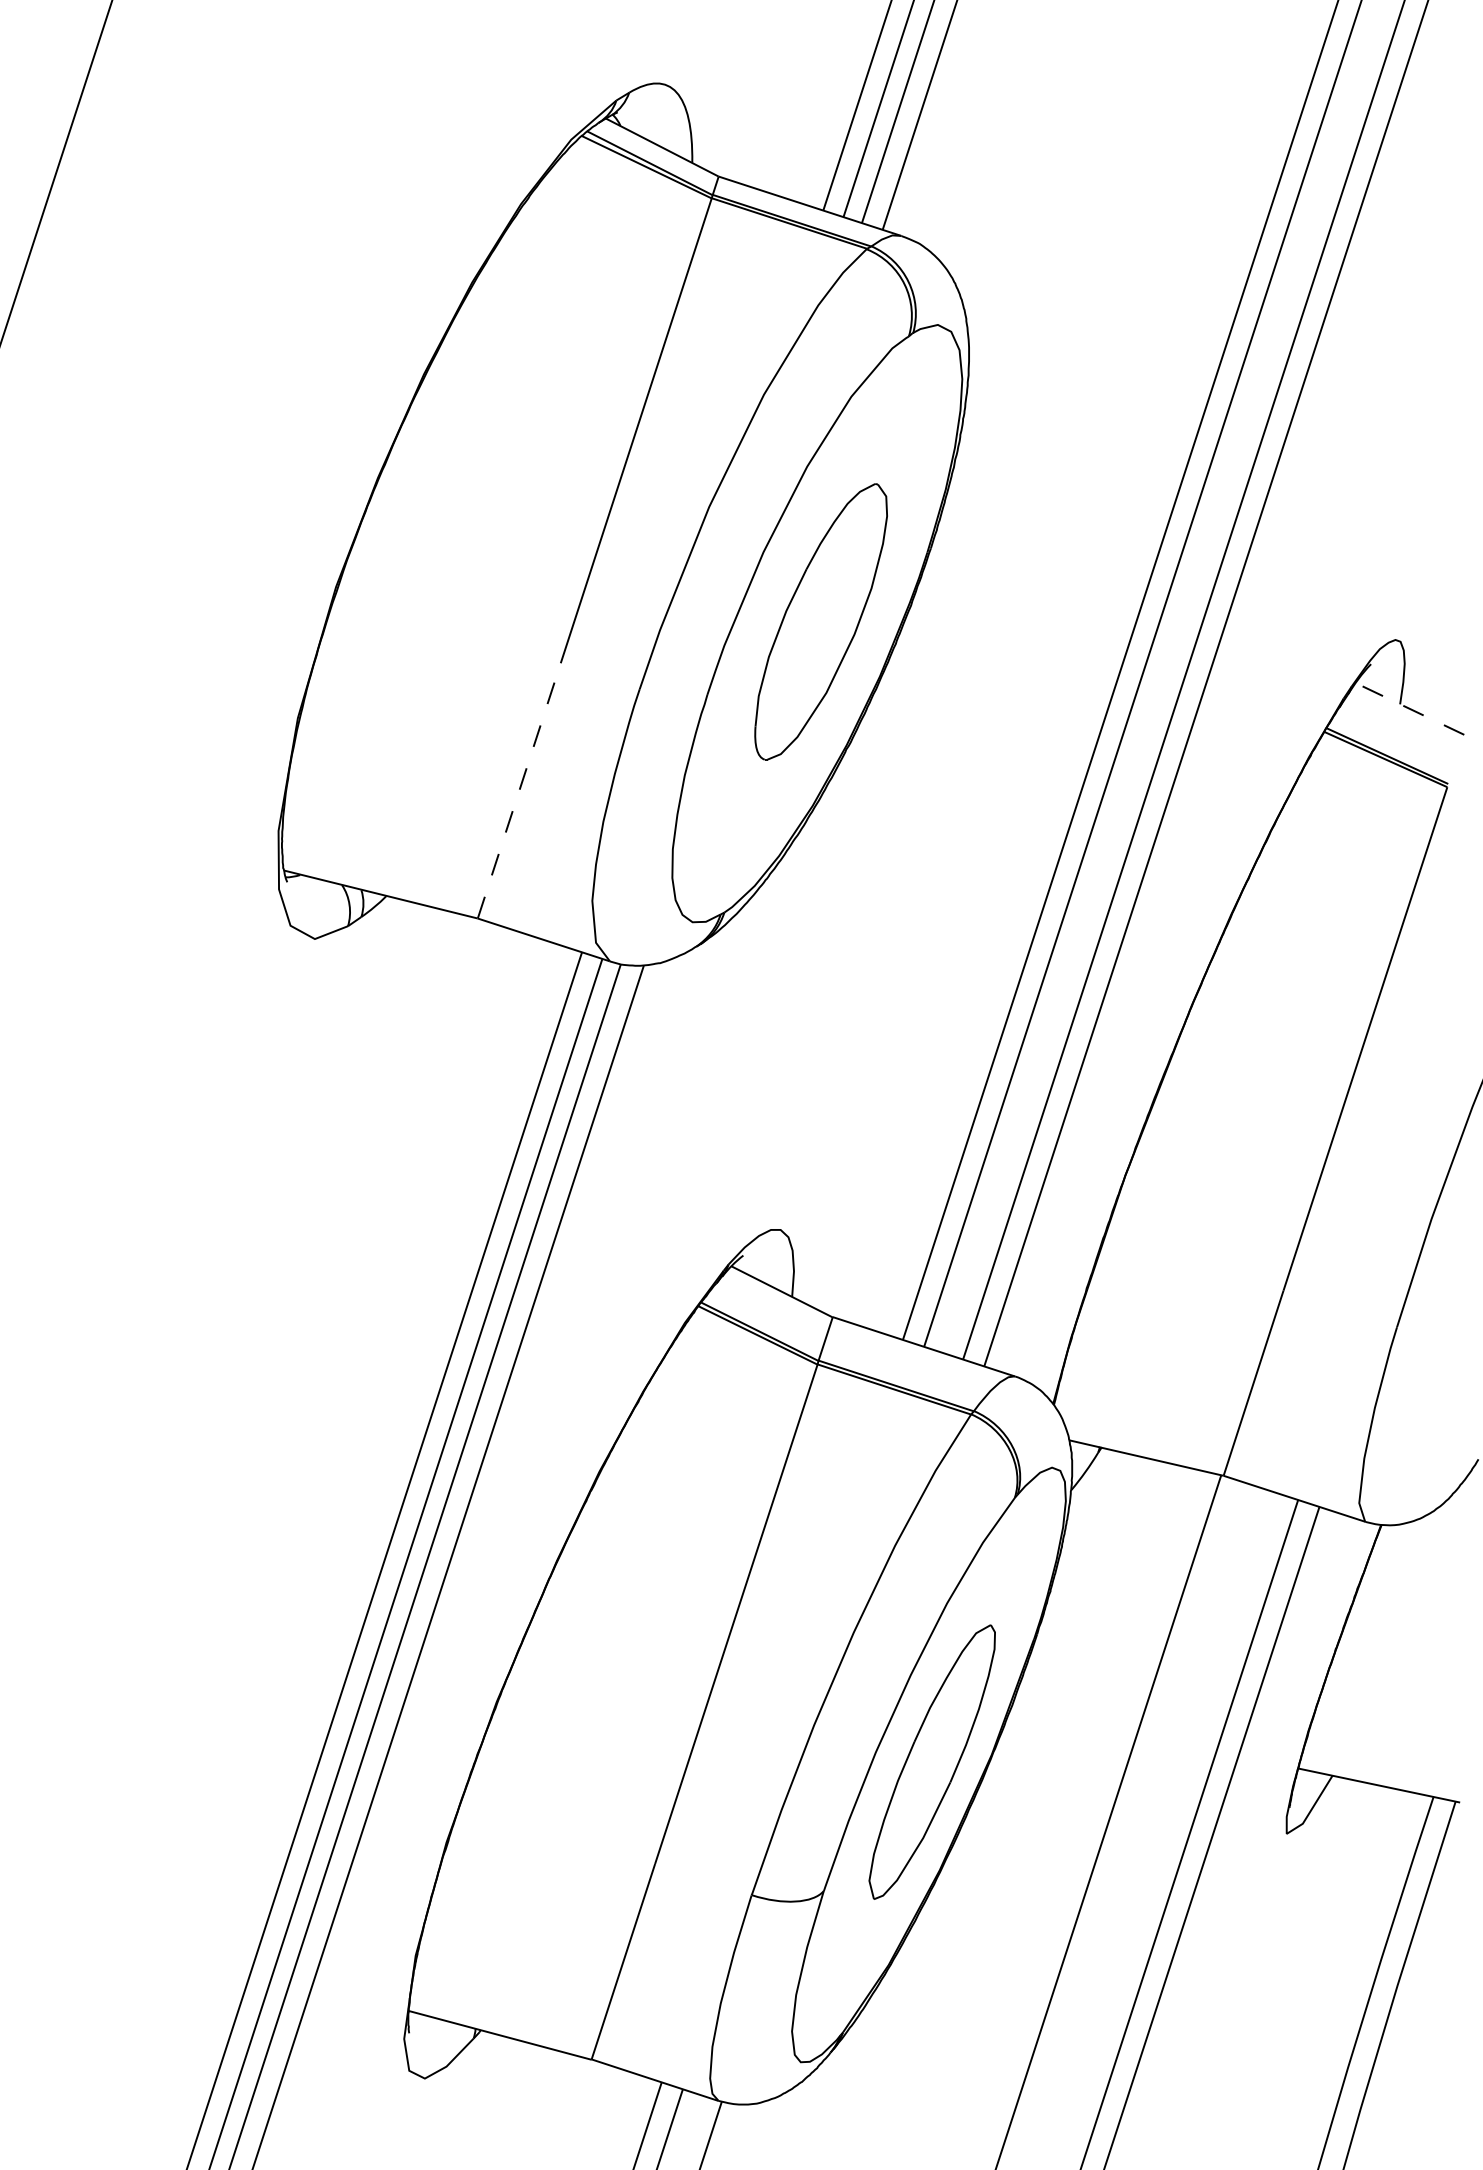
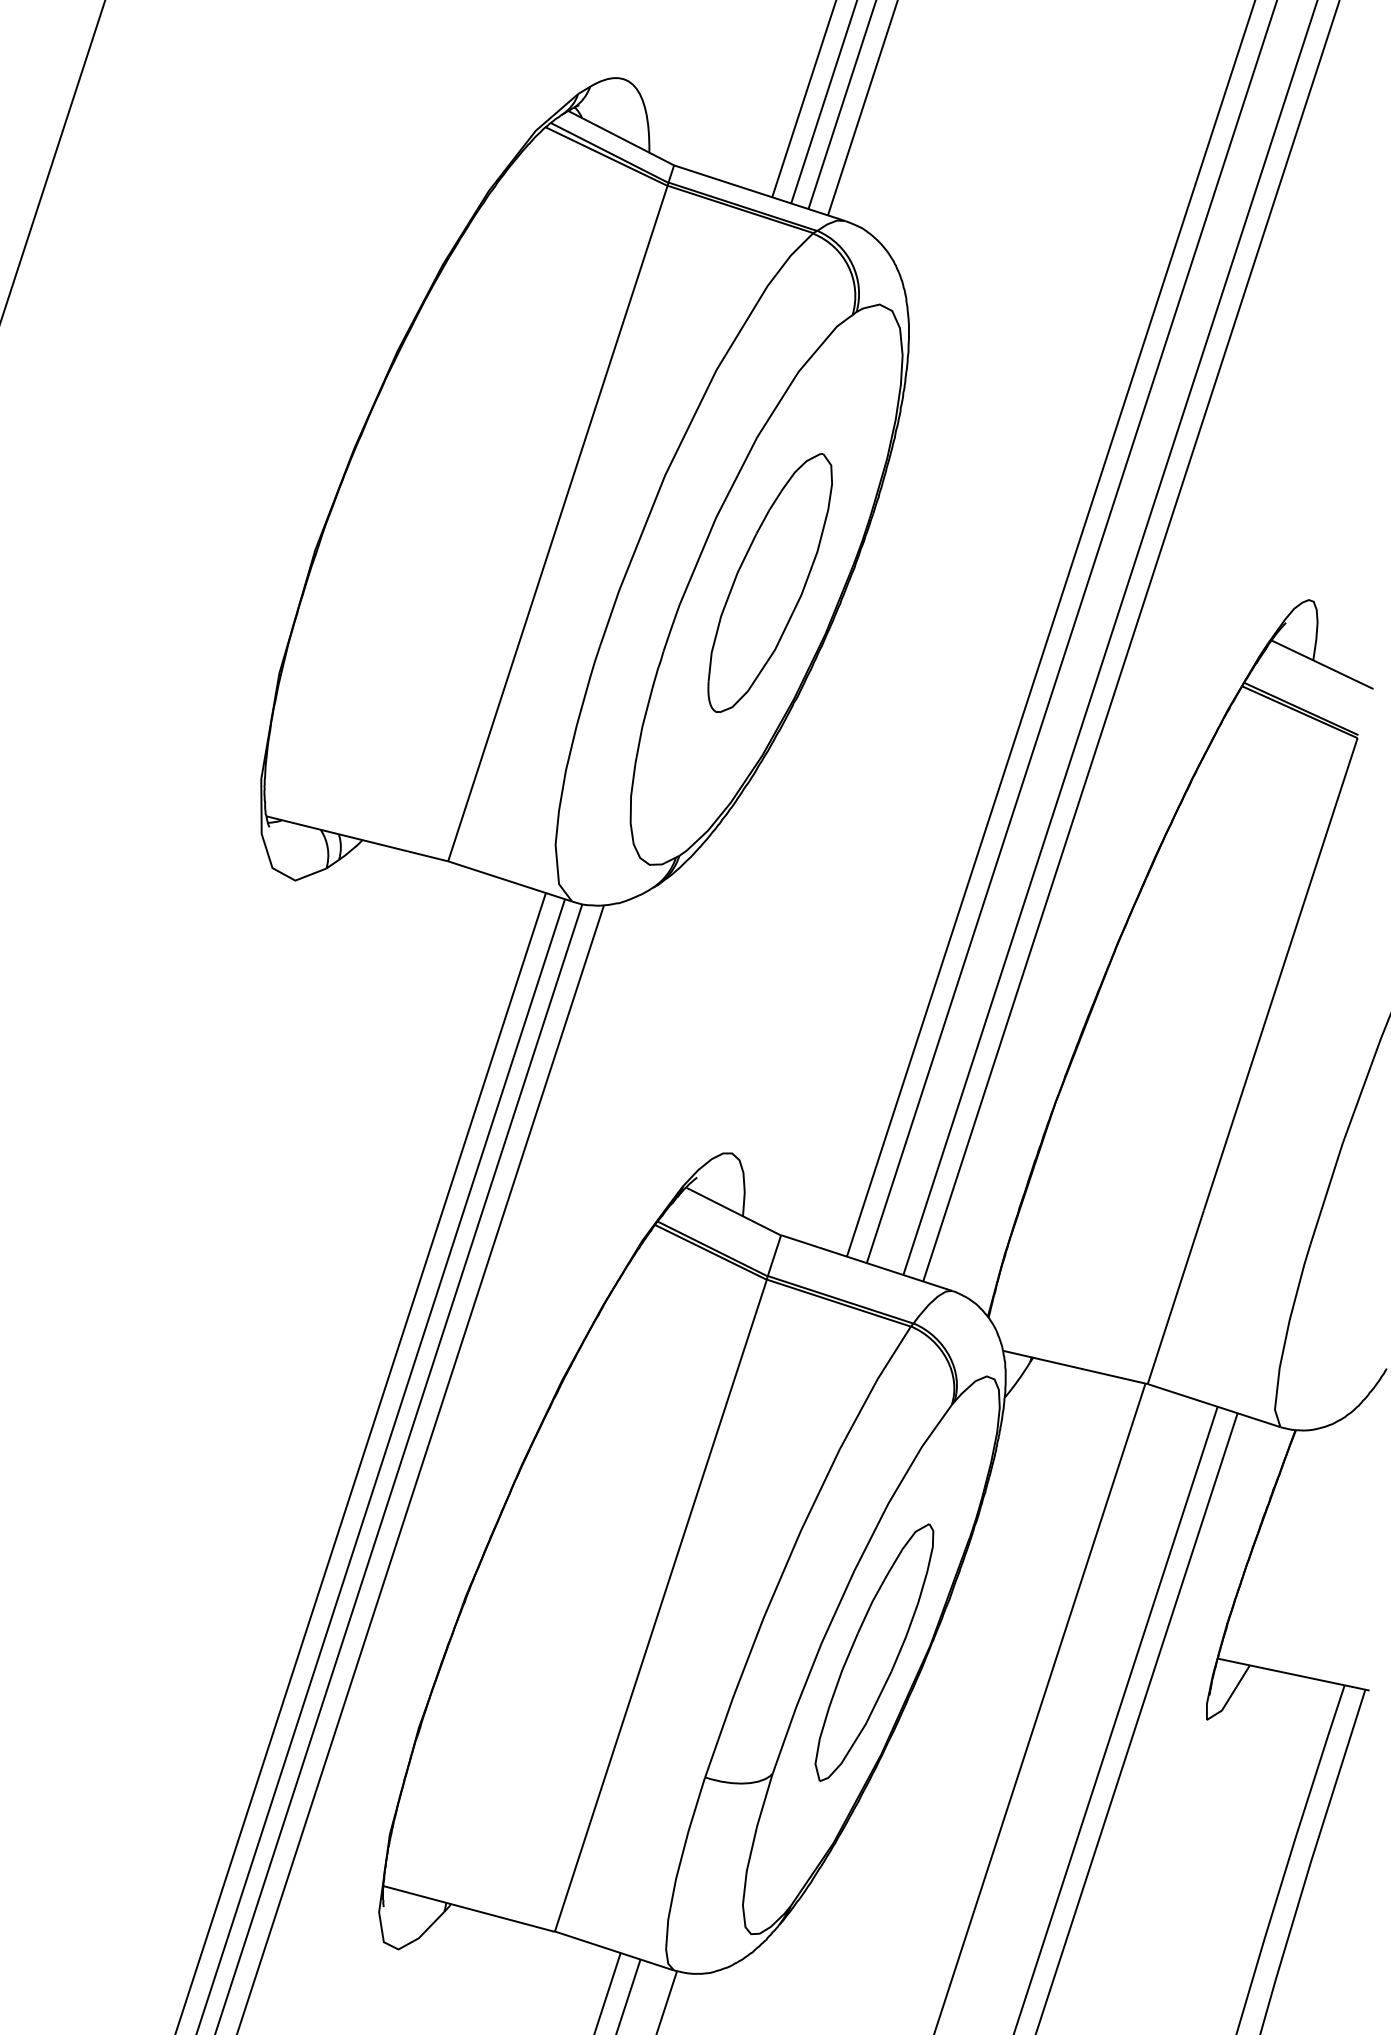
line: (1409, 708) -> (1322, 664), dashed -> solid
line: (519, 790) -> (487, 741), dashed -> solid

